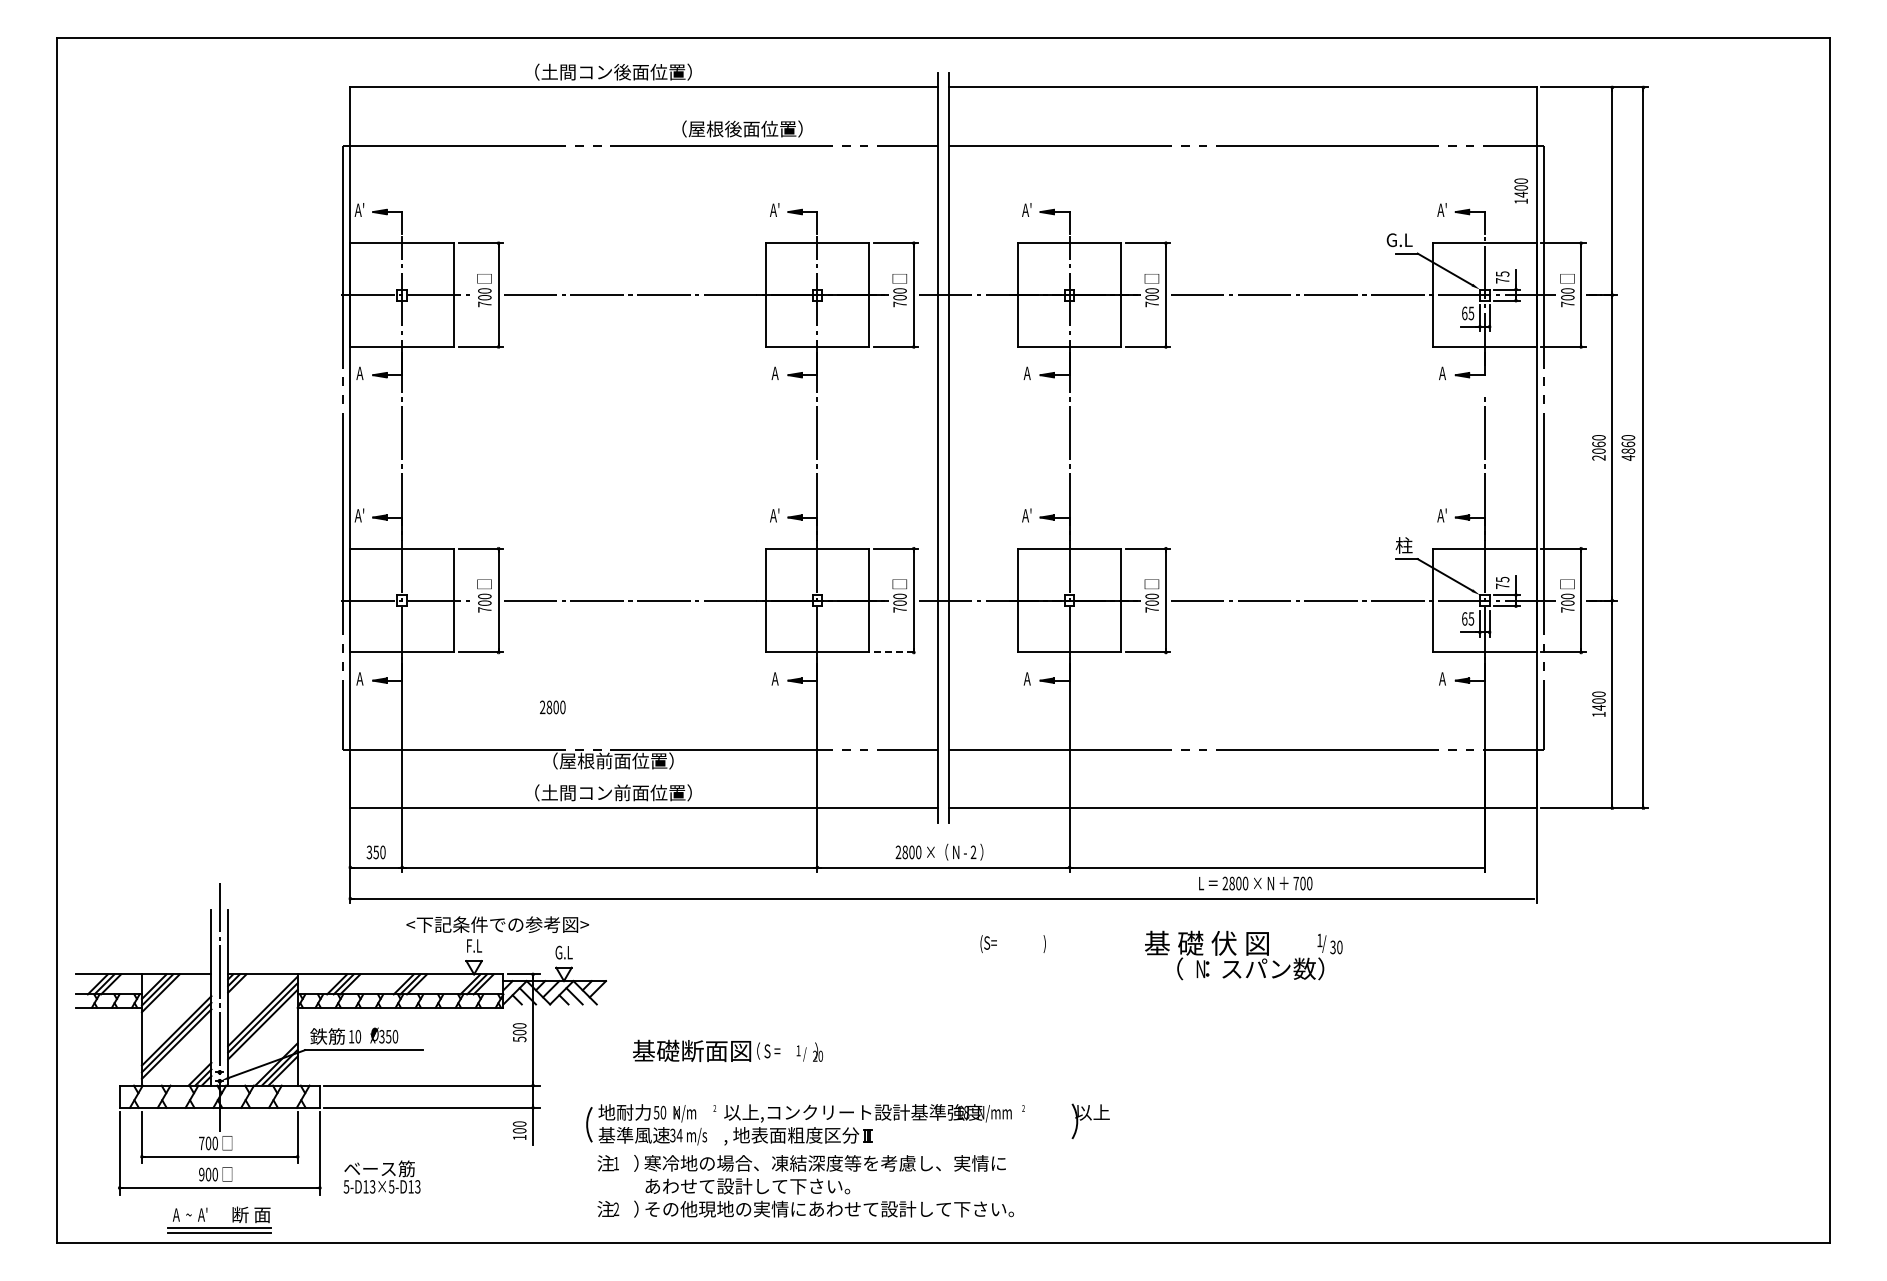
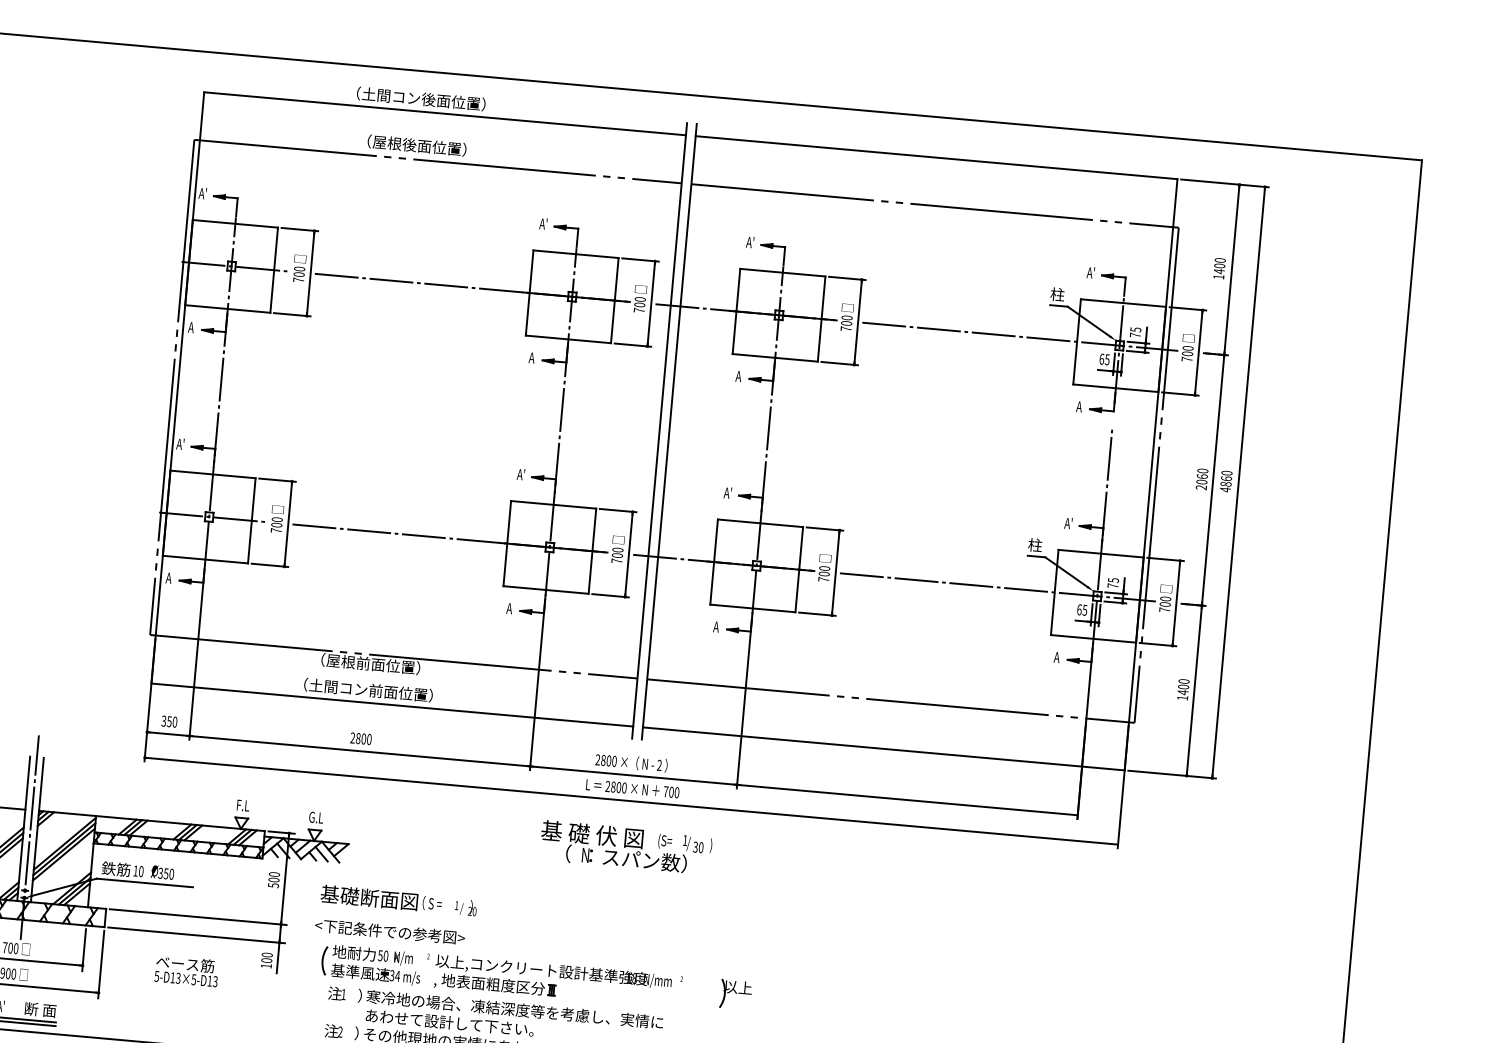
text: (742, 128) -> (417, 145), moved
text: (1520, 190) -> (1218, 268), moved
text: (1399, 239) -> (1053, 293), G.L -> 柱
line: (896, 652) -> (610, 595), dashed -> solid
text: (552, 707) -> (360, 738), moved
text: (1255, 883) -> (632, 788), moved
text: (497, 924) -> (389, 931), moved
text: (1243, 955) -> (621, 847), moved
text: (727, 1050) -> (398, 900), moved
text: (381, 1176) -> (186, 970), moved

